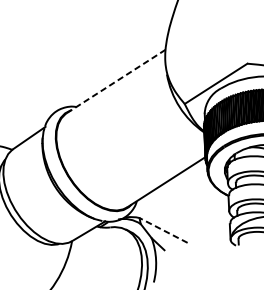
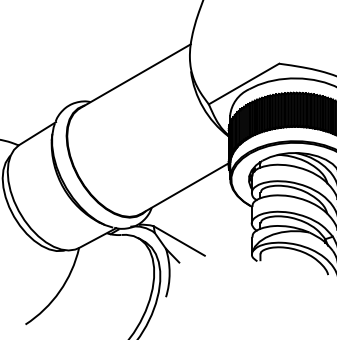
line: (115, 81) -> (134, 76), dashed -> solid
line: (163, 229) -> (179, 240), dashed -> solid

